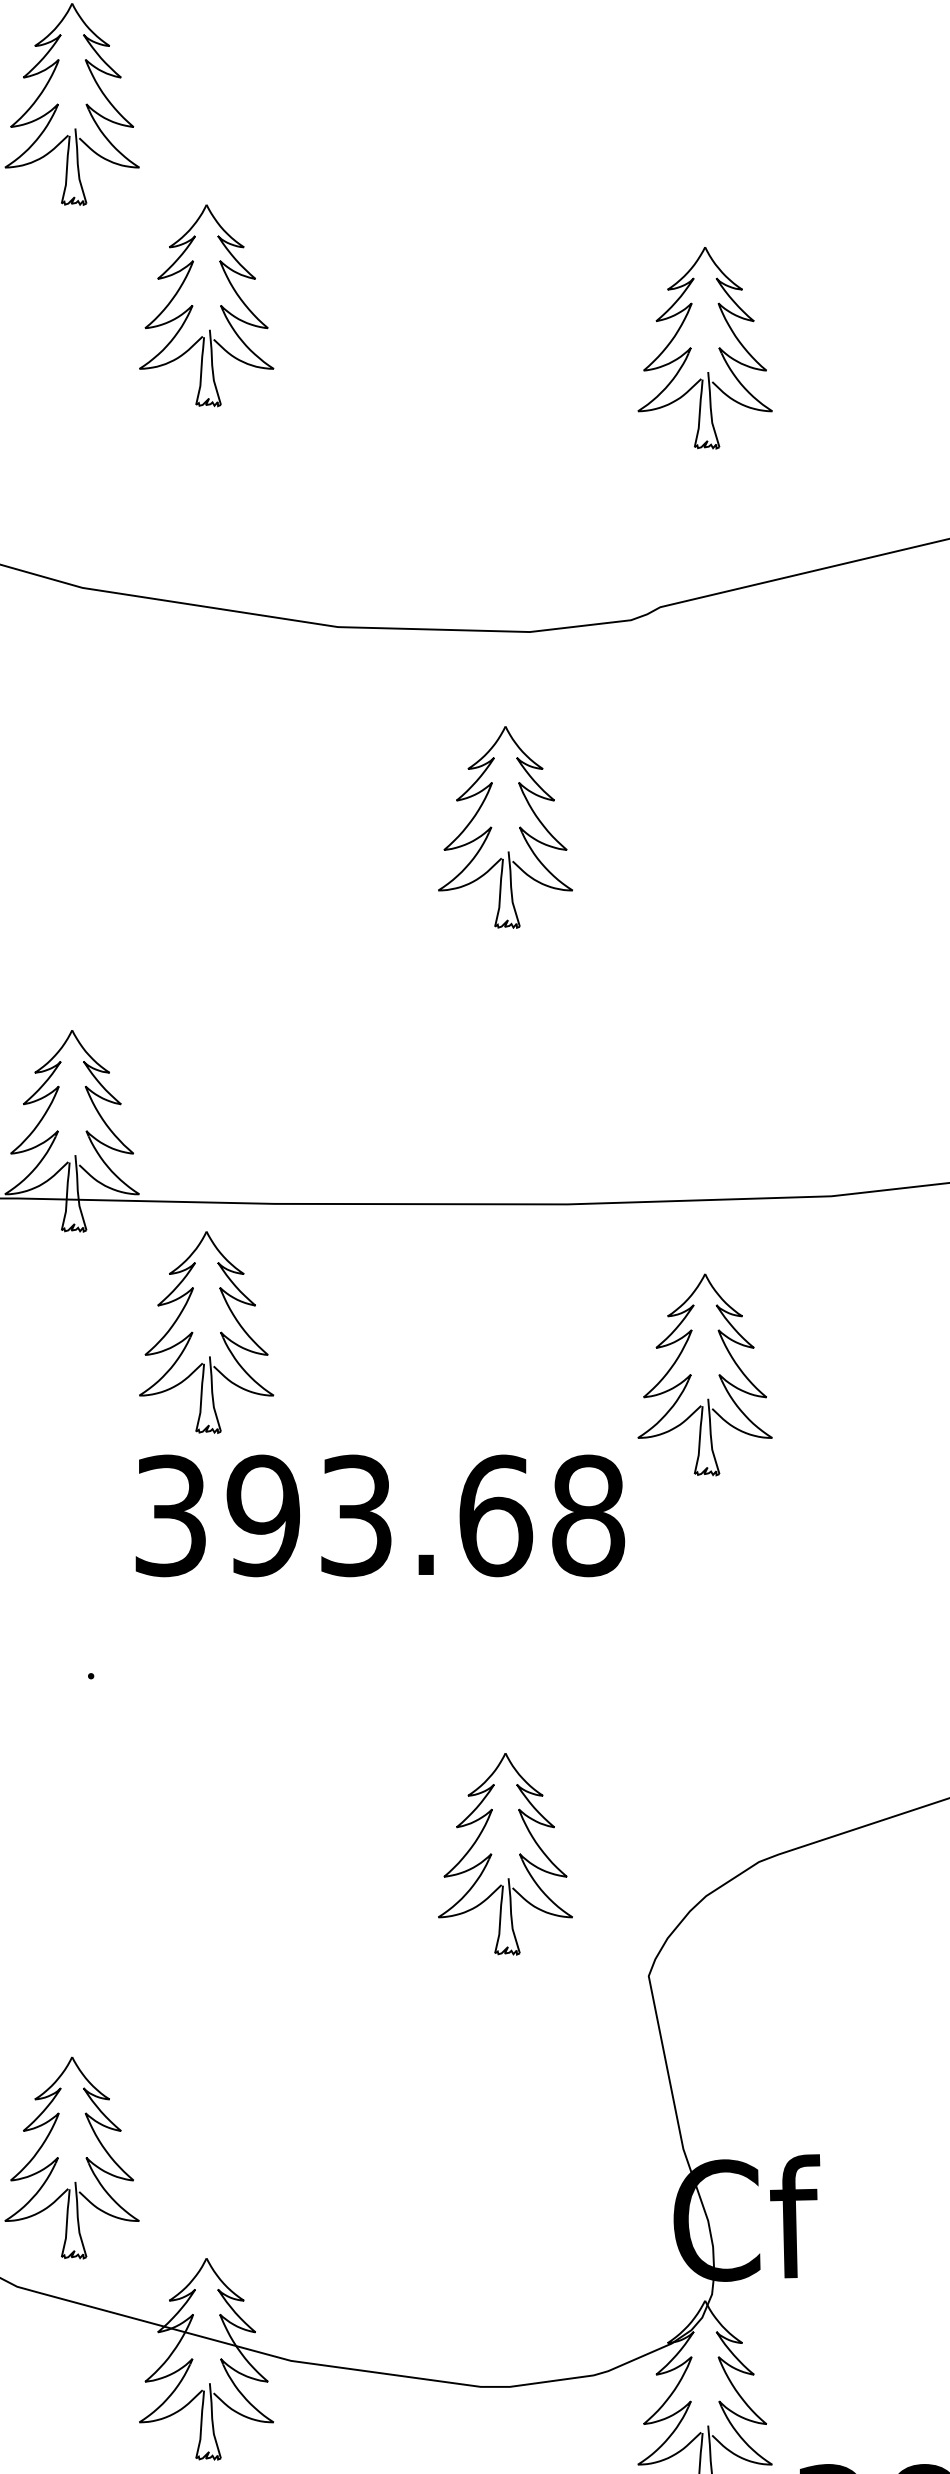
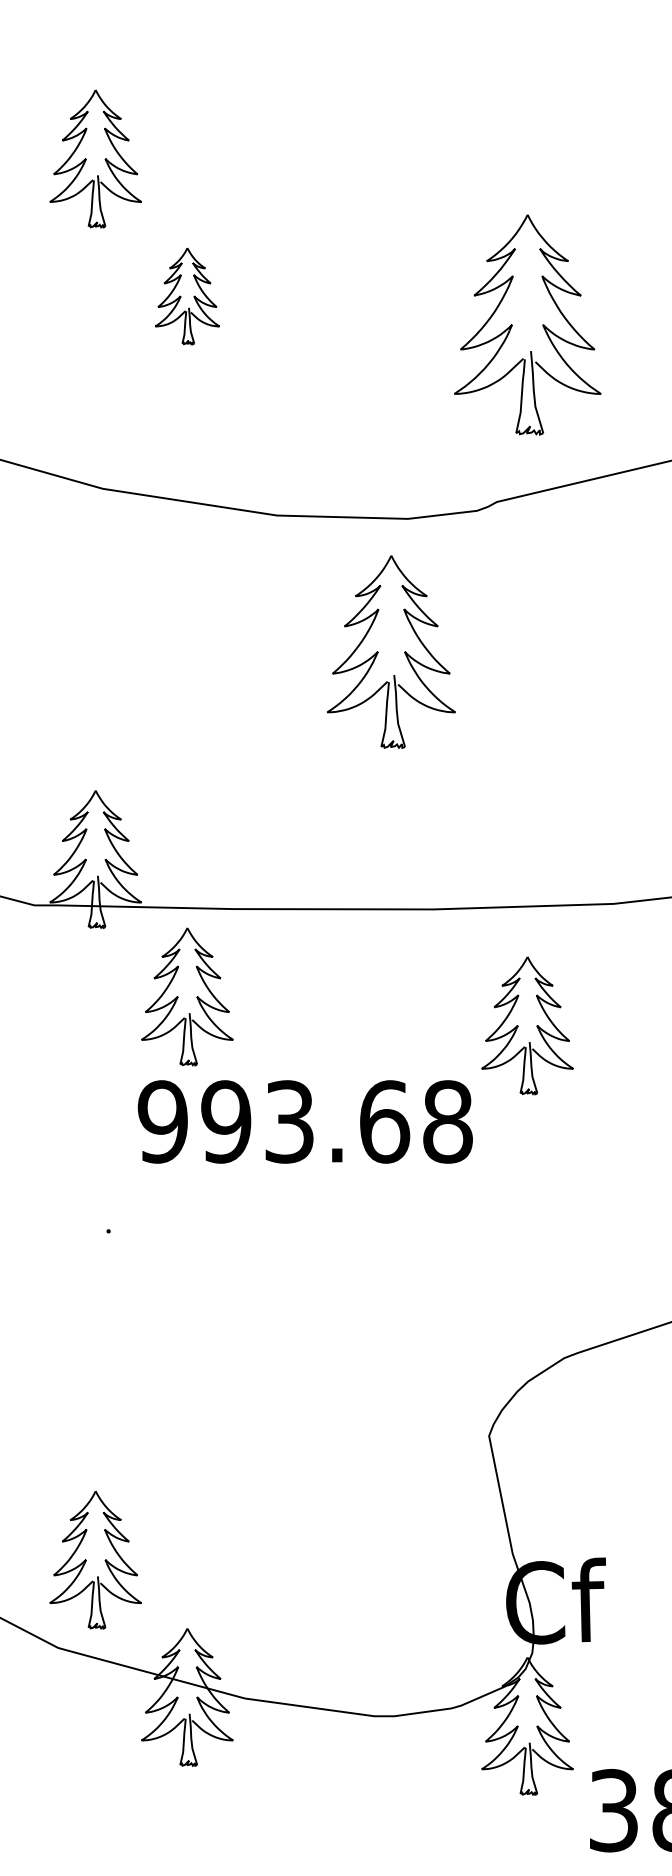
part: (206, 306) -> (187, 296), size x0.7
part: (705, 348) -> (527, 325), size x1.6
part: (505, 827) -> (391, 652), size x1.4
text: (170, 1515) -> (162, 1121), 393.68 -> 993.68
part: (505, 1853) -> (391, 1352), removed

